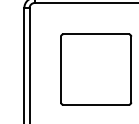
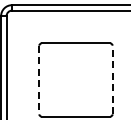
line: (60, 69) -> (38, 79), solid -> dashed
line: (131, 69) -> (112, 79), solid -> dashed

